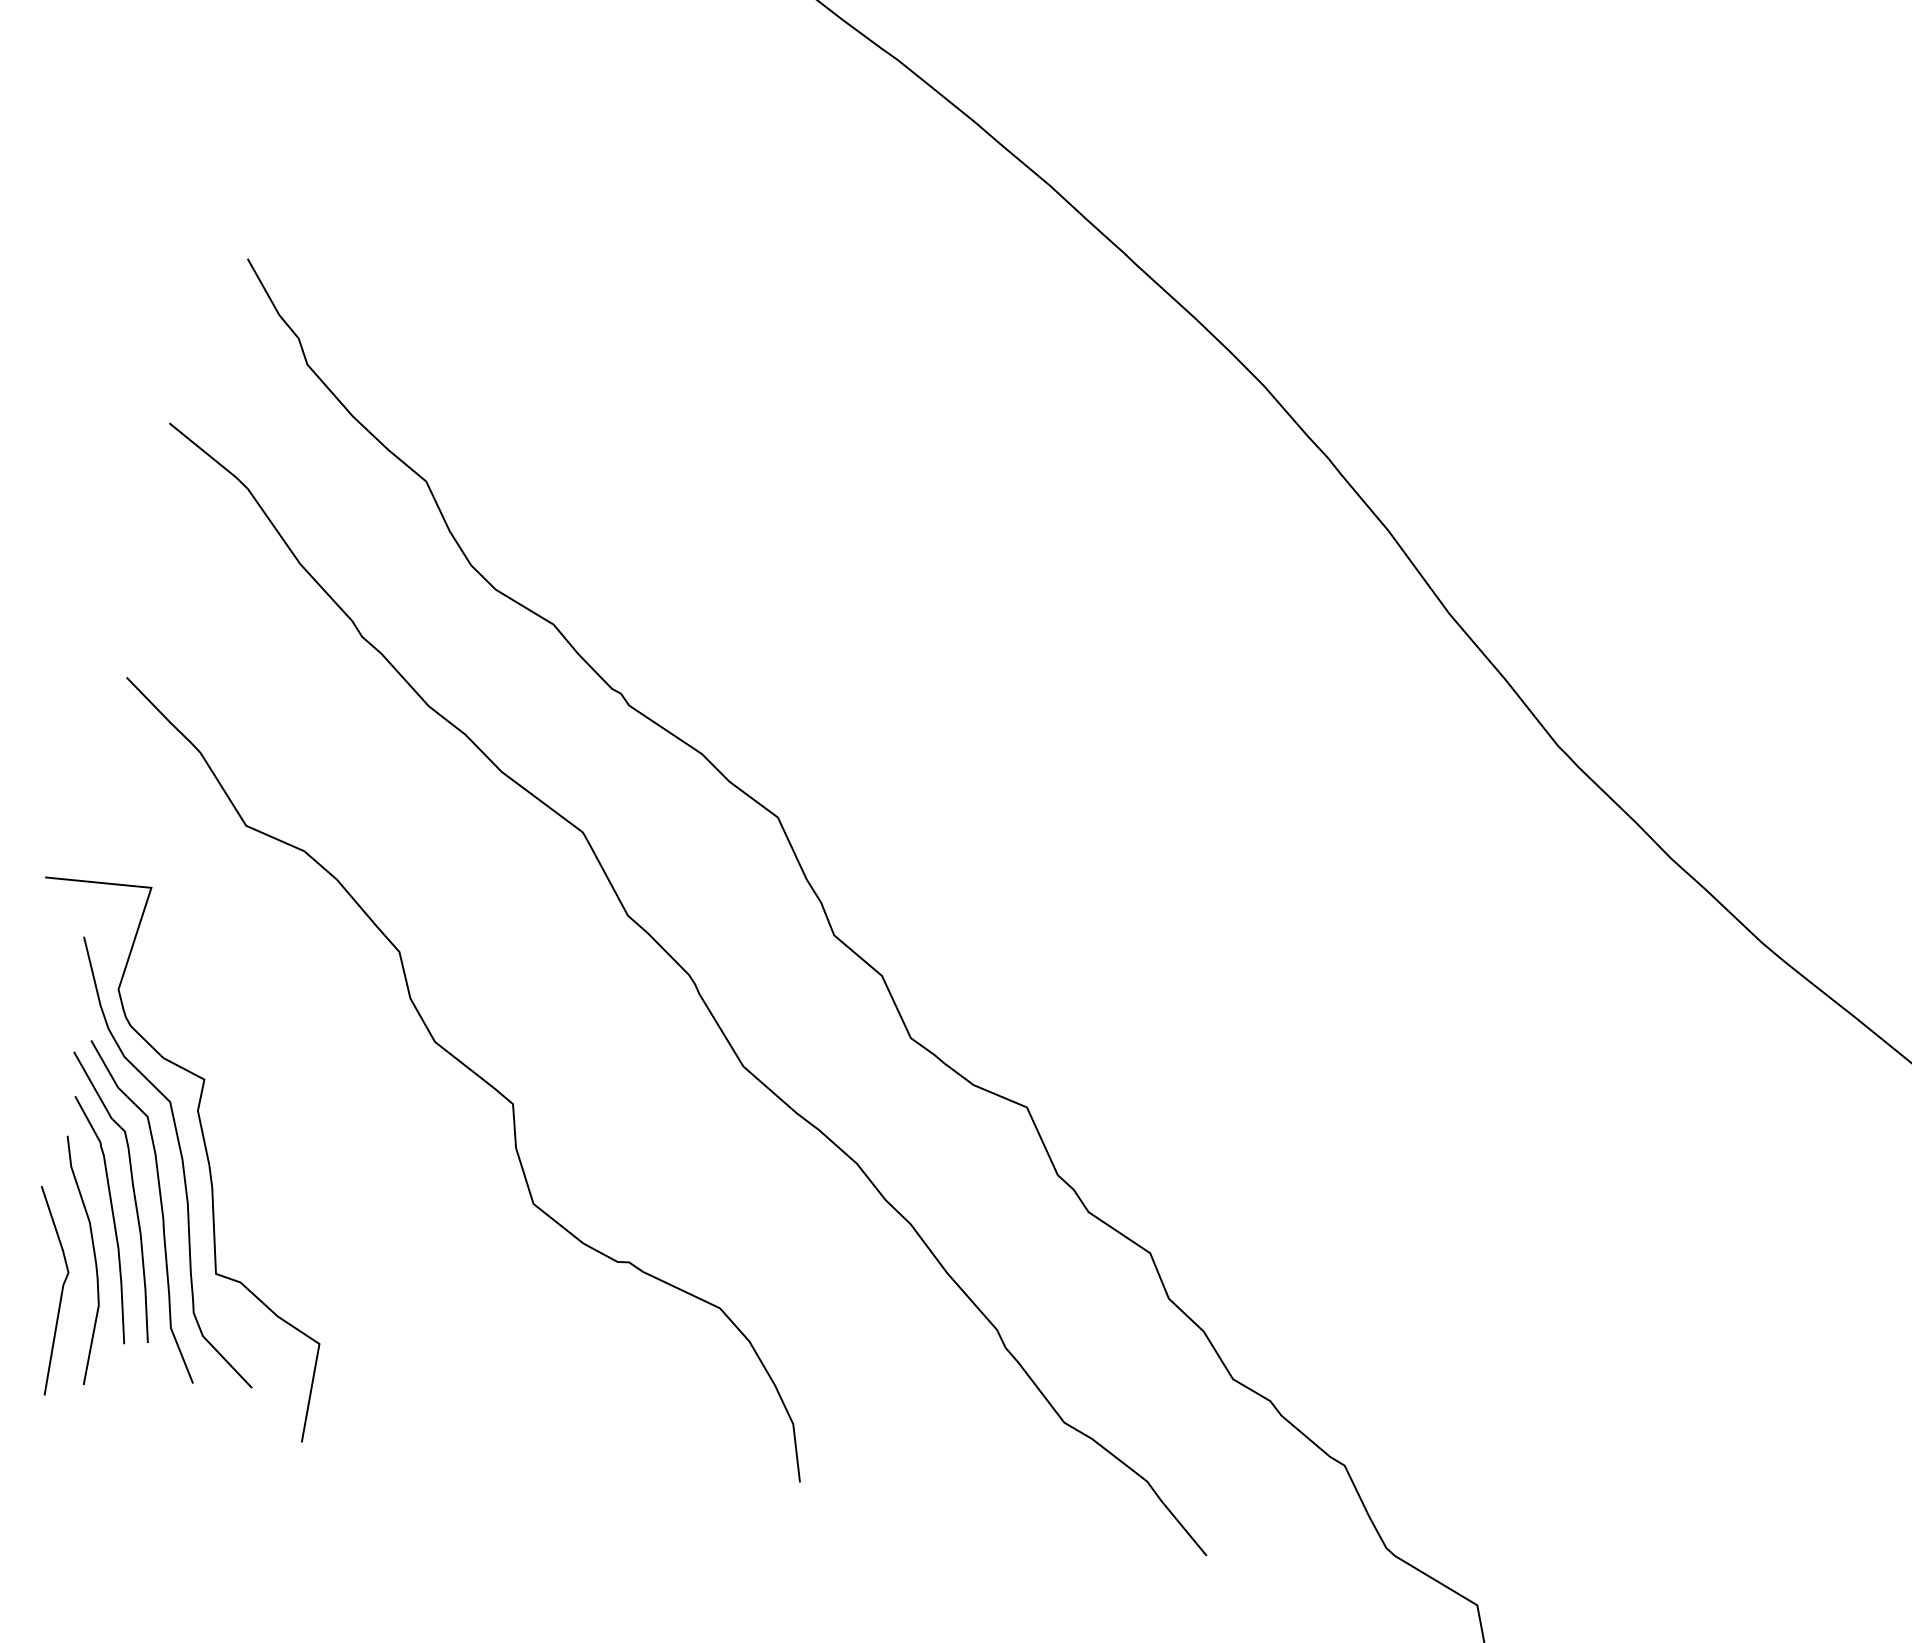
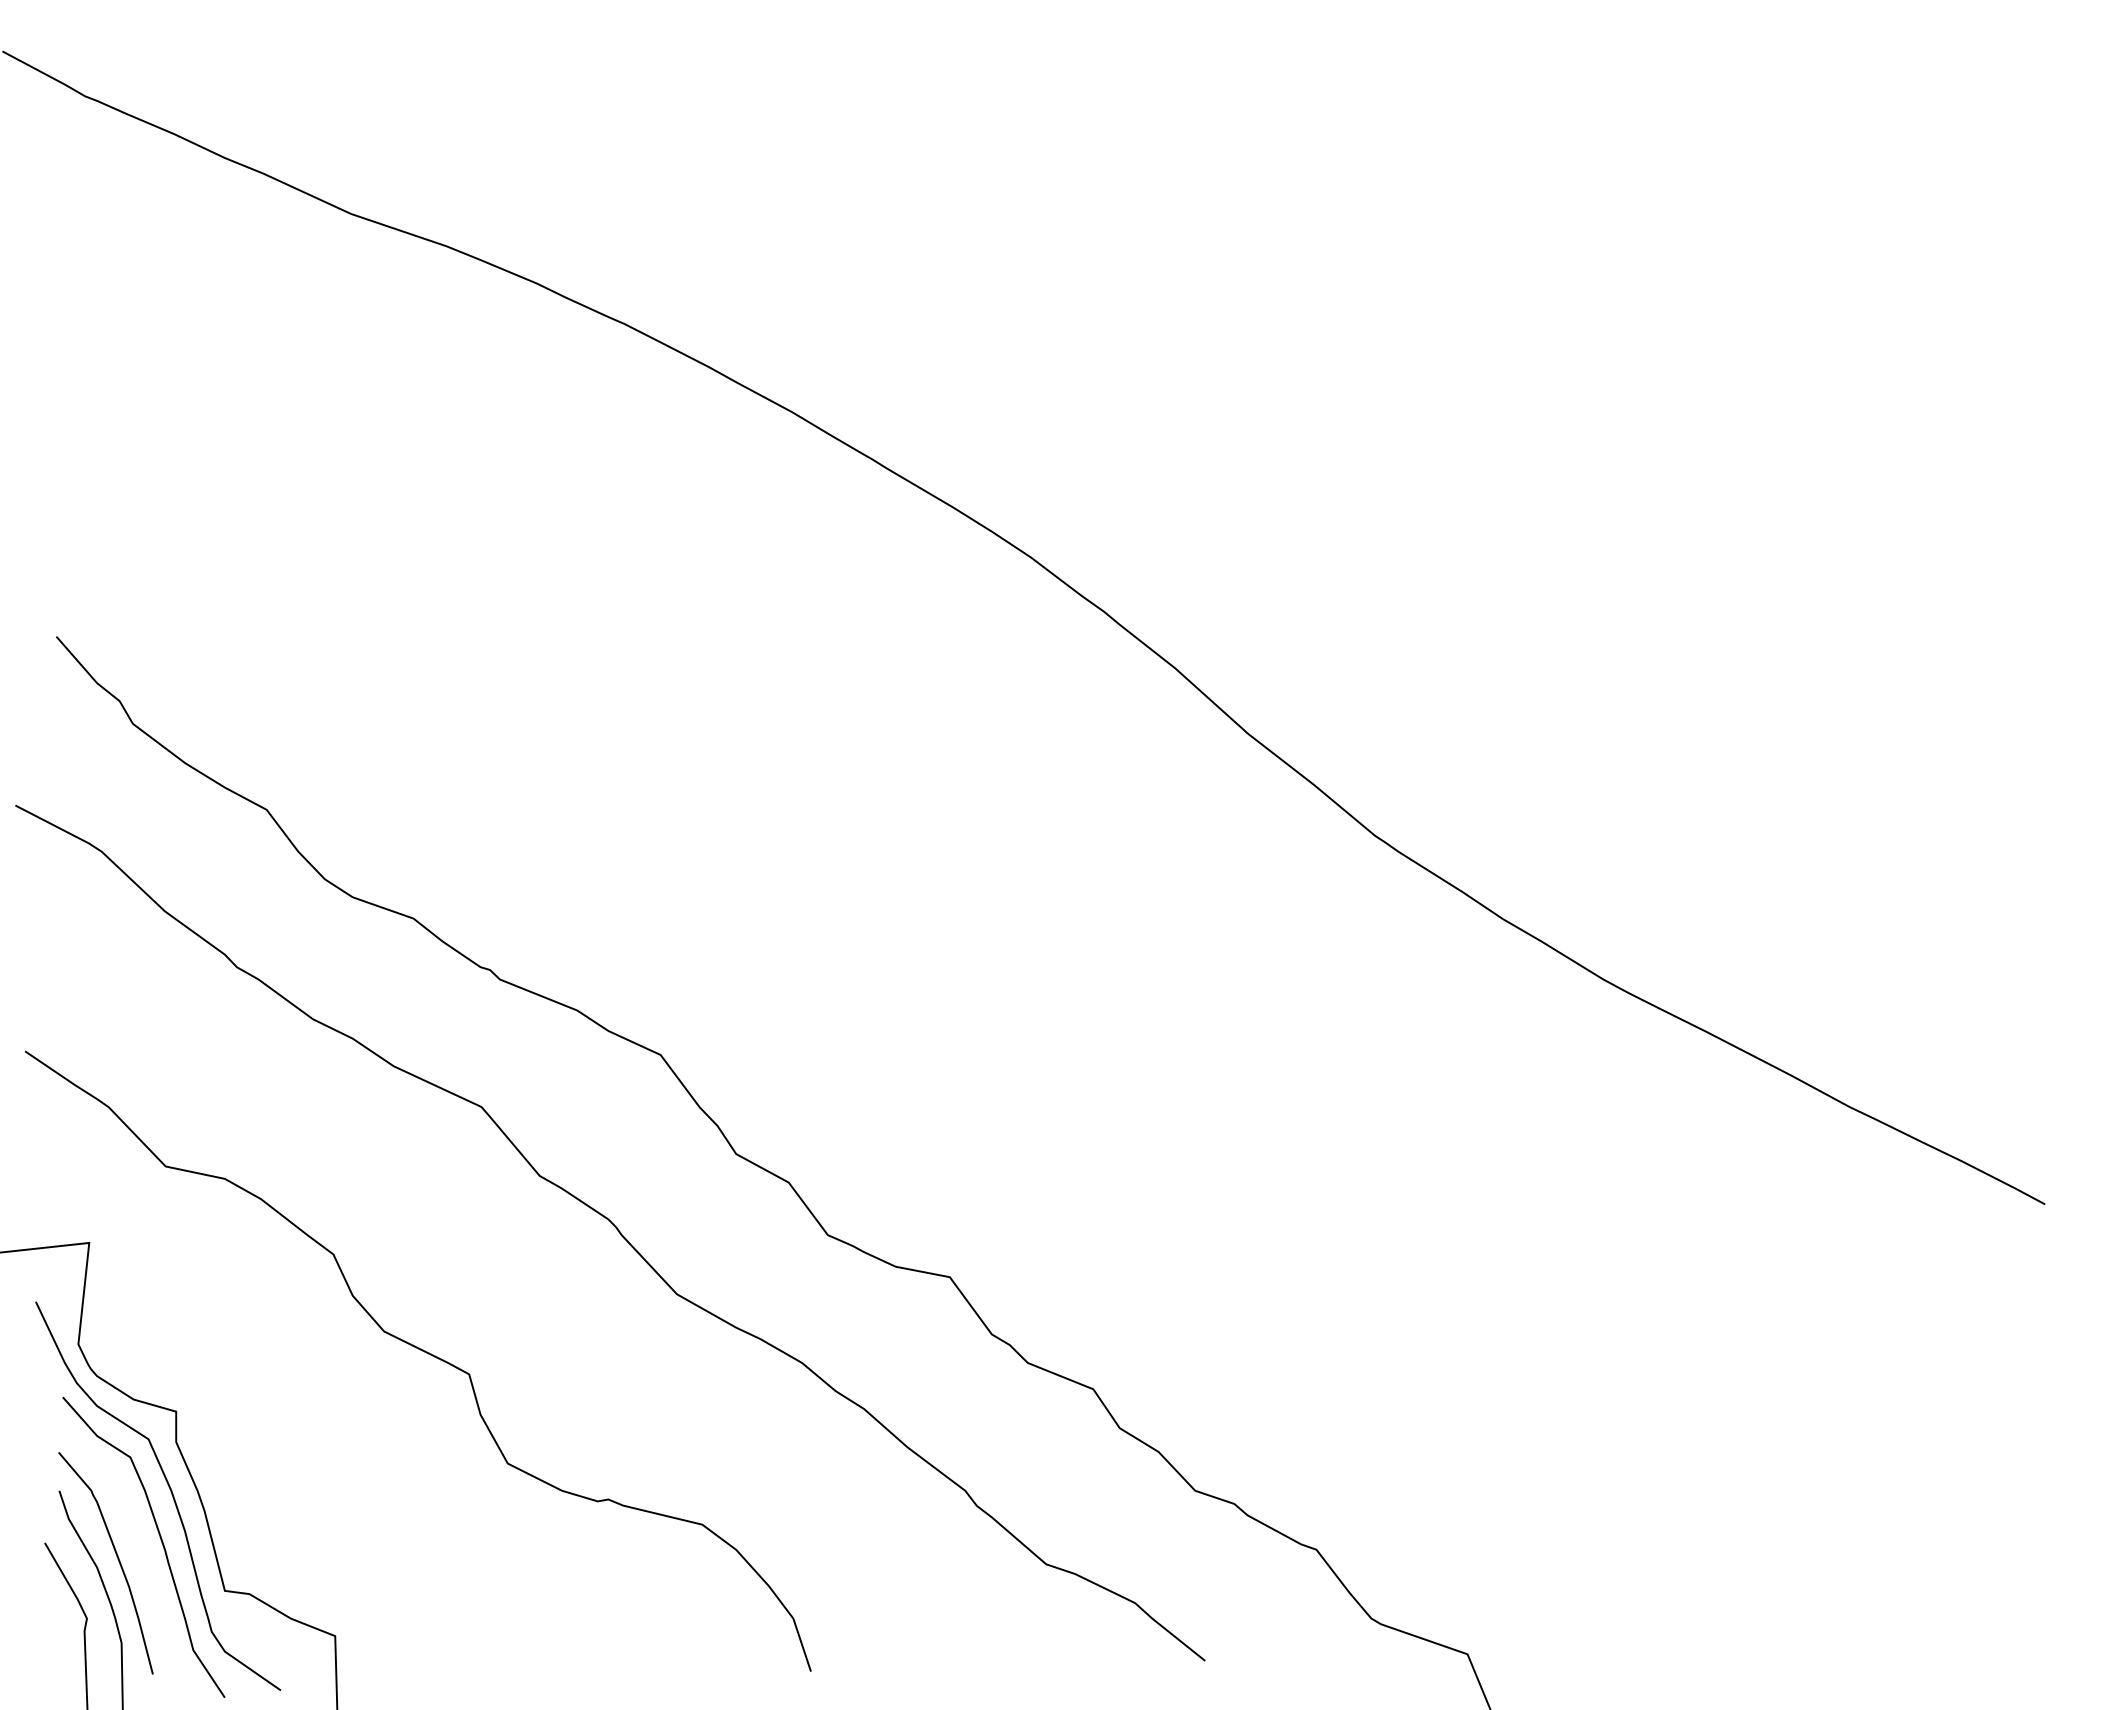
curve: (132, 1192) -> (131, 1531), removed

